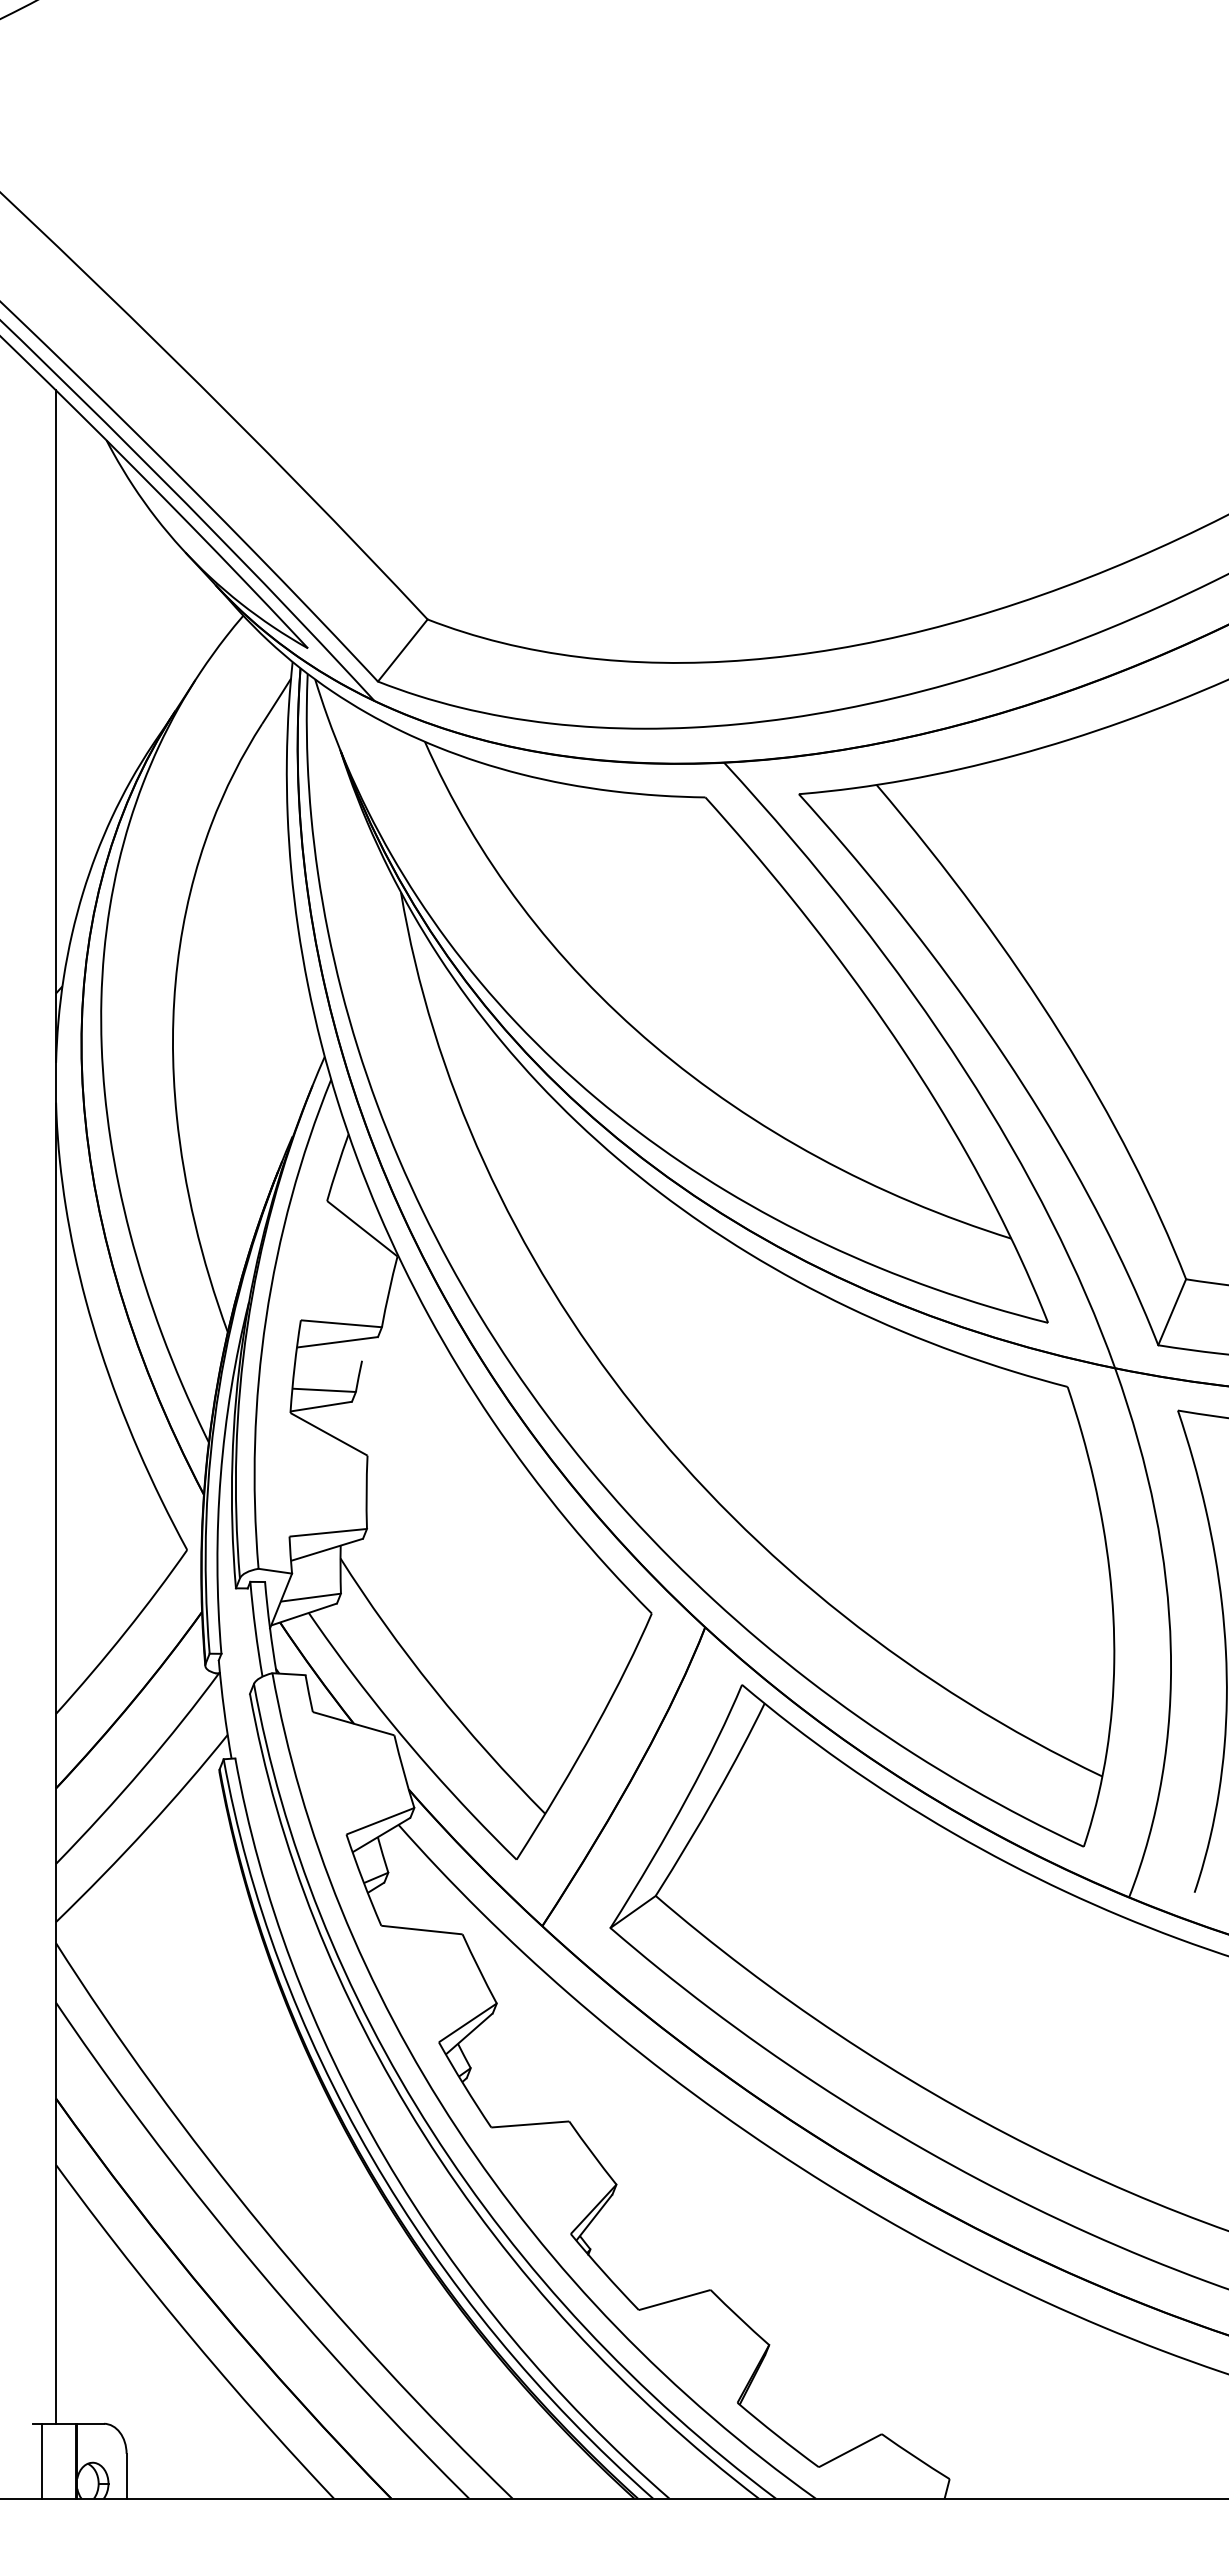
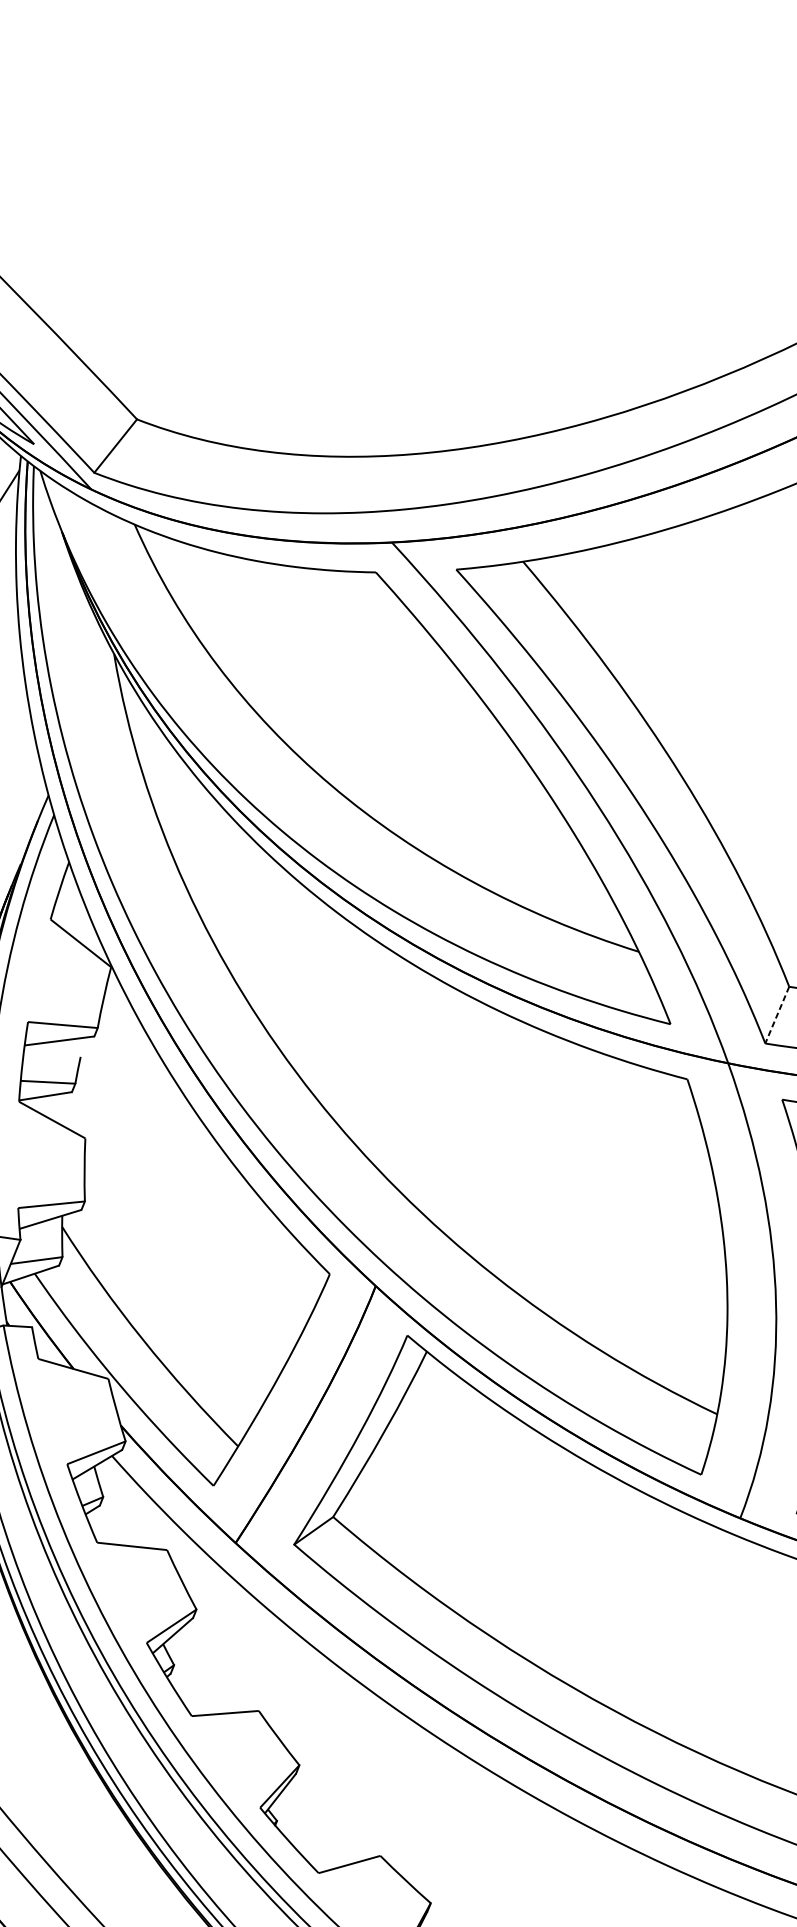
line: (1172, 1312) -> (777, 1015), solid -> dashed

